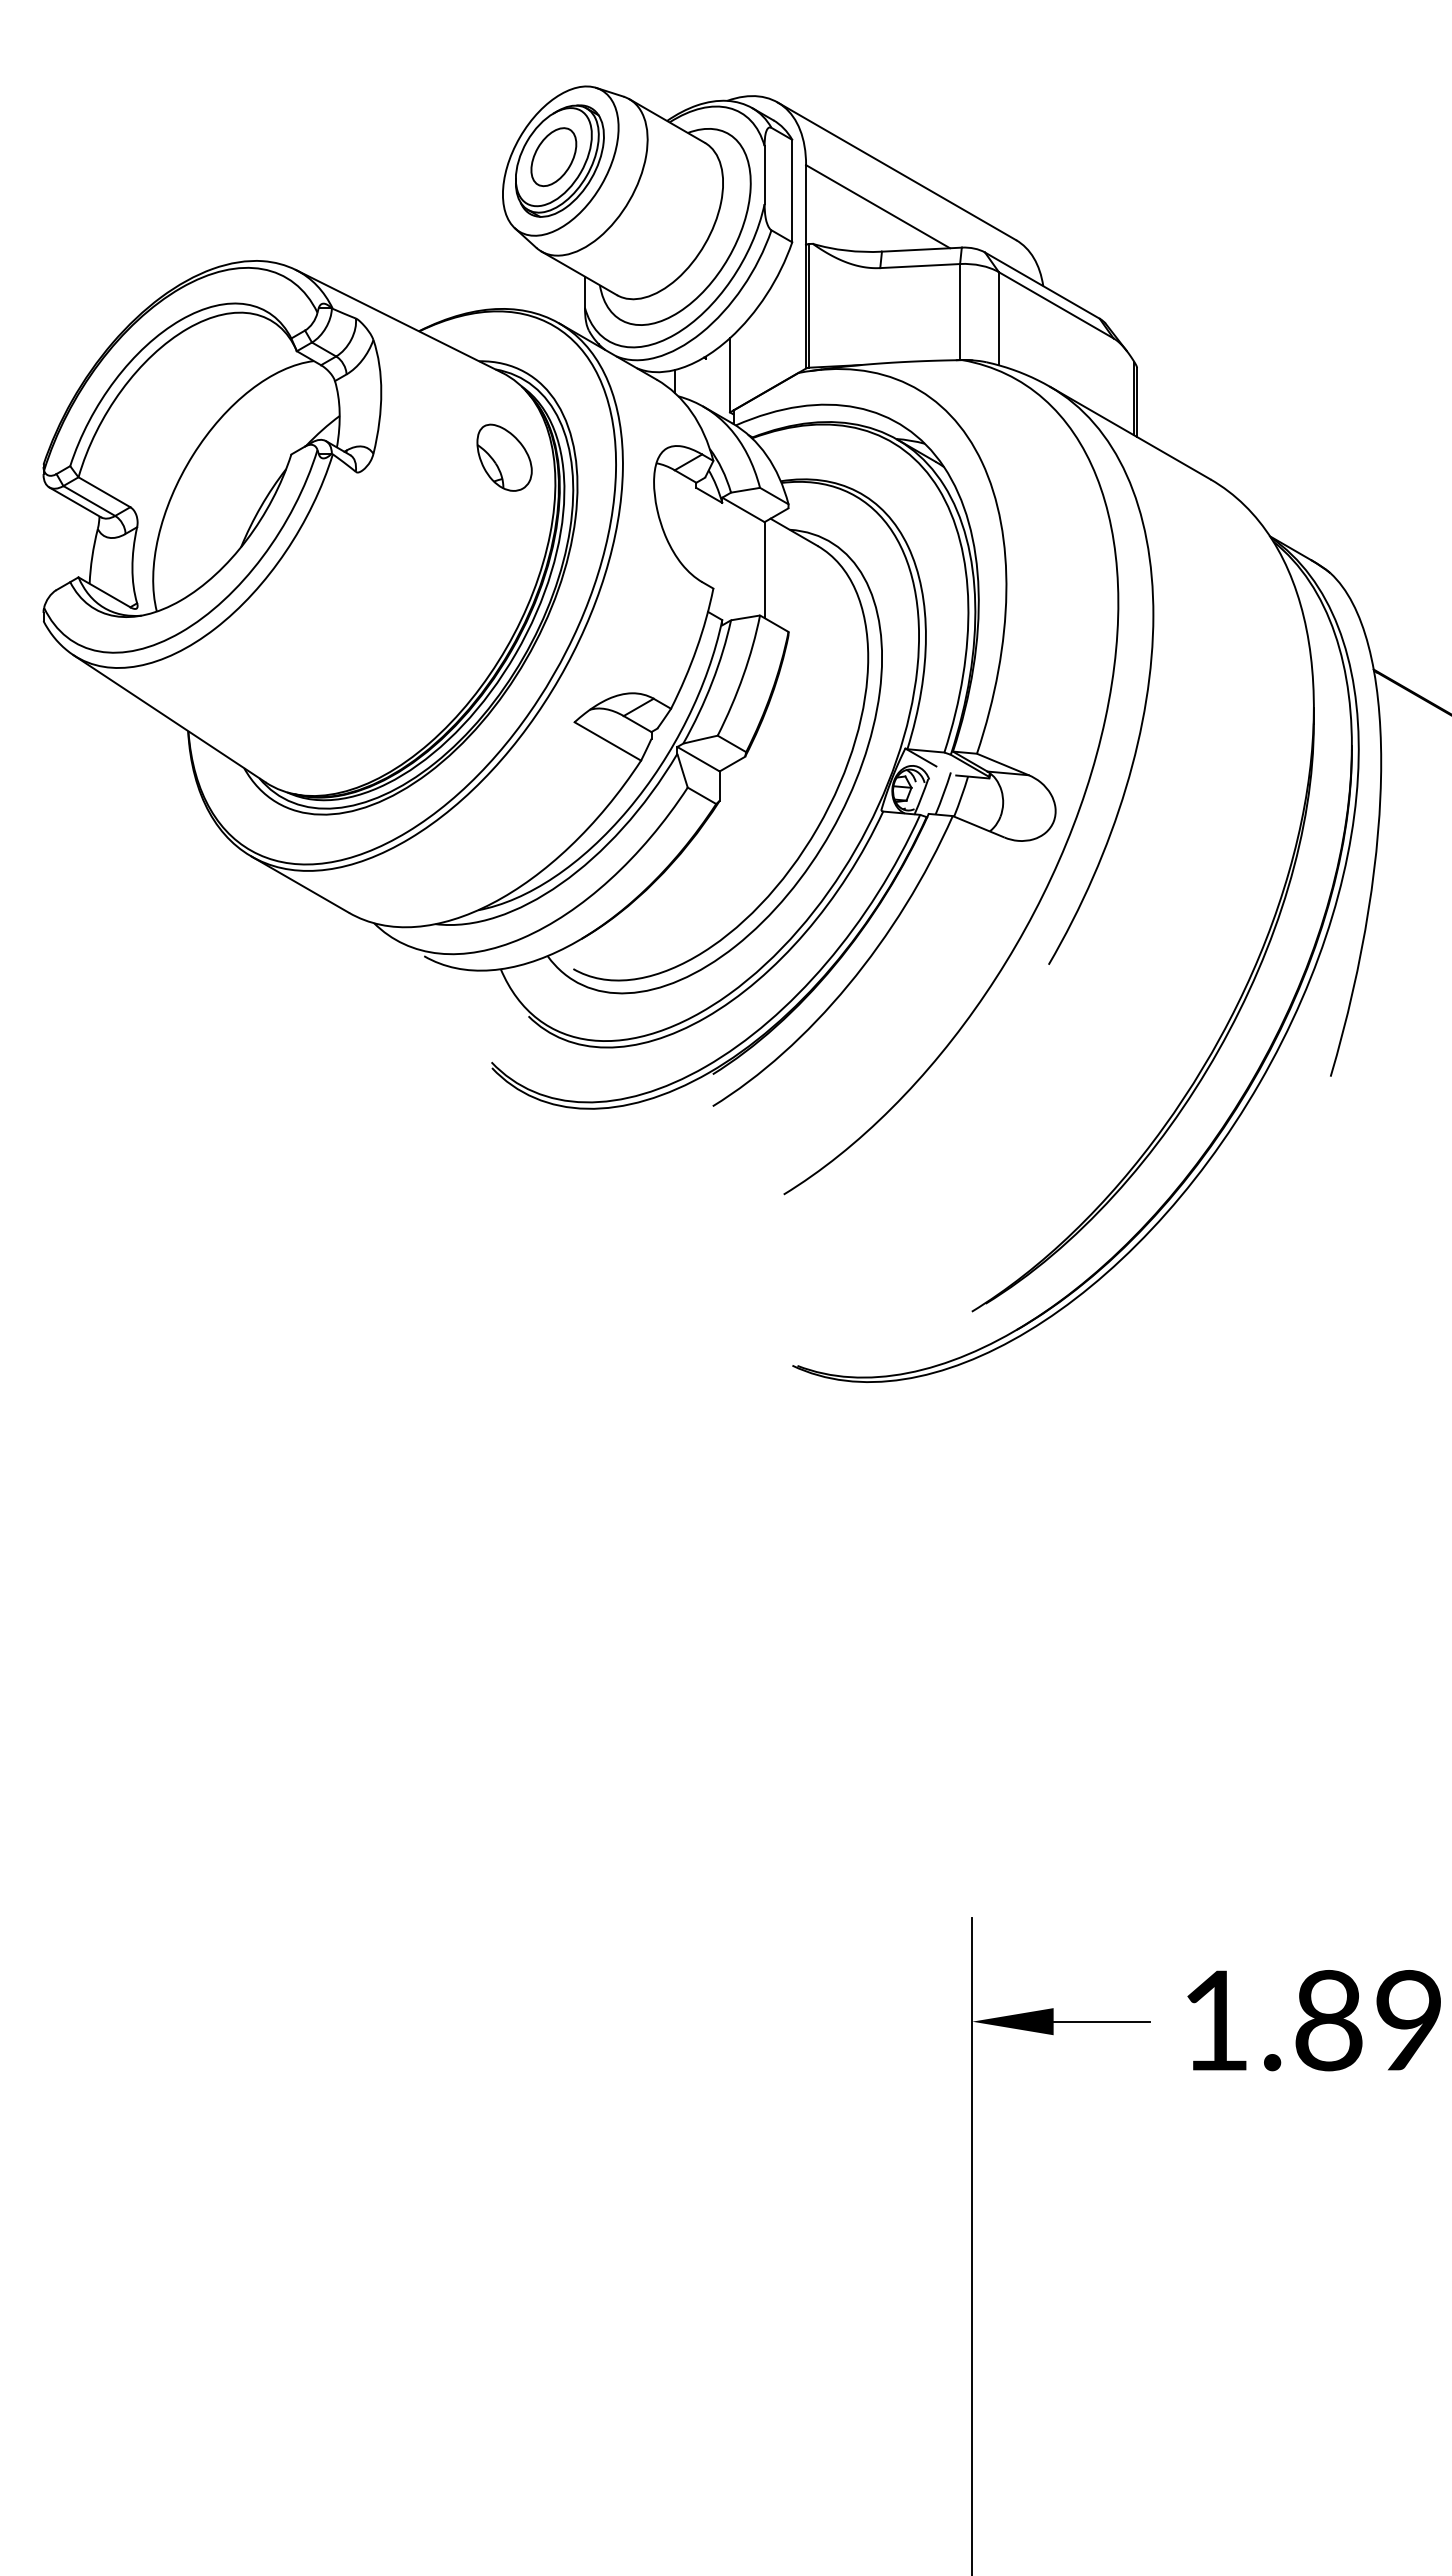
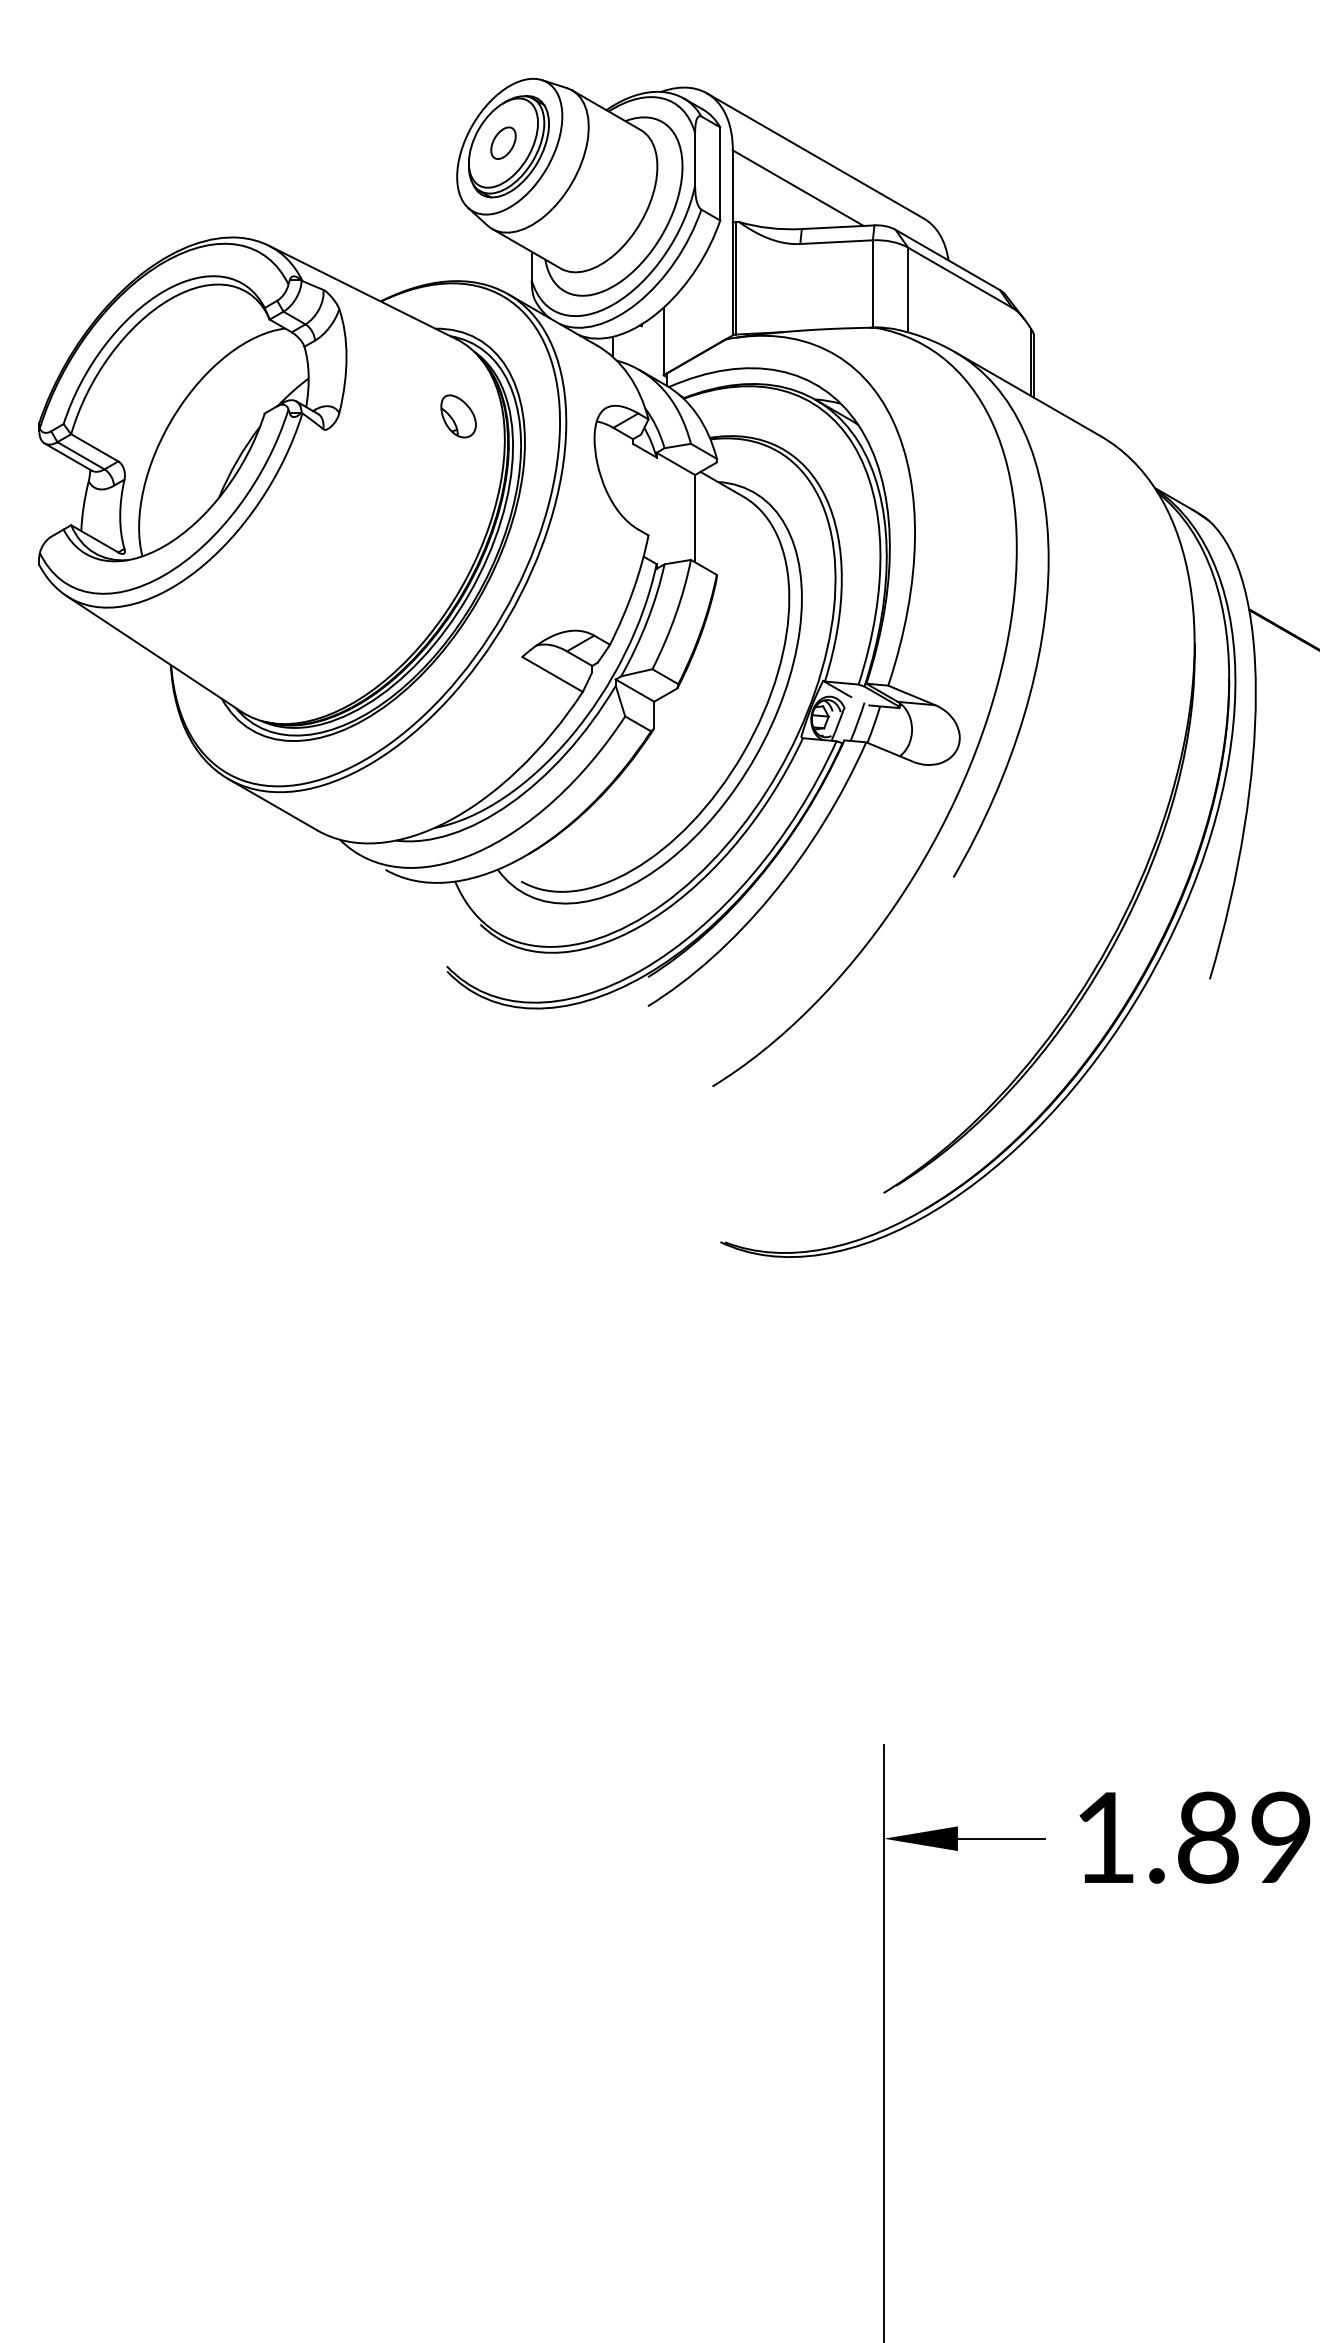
part: (553, 157) -> (503, 143), size x0.6
part: (504, 457) -> (458, 416), size x0.7

